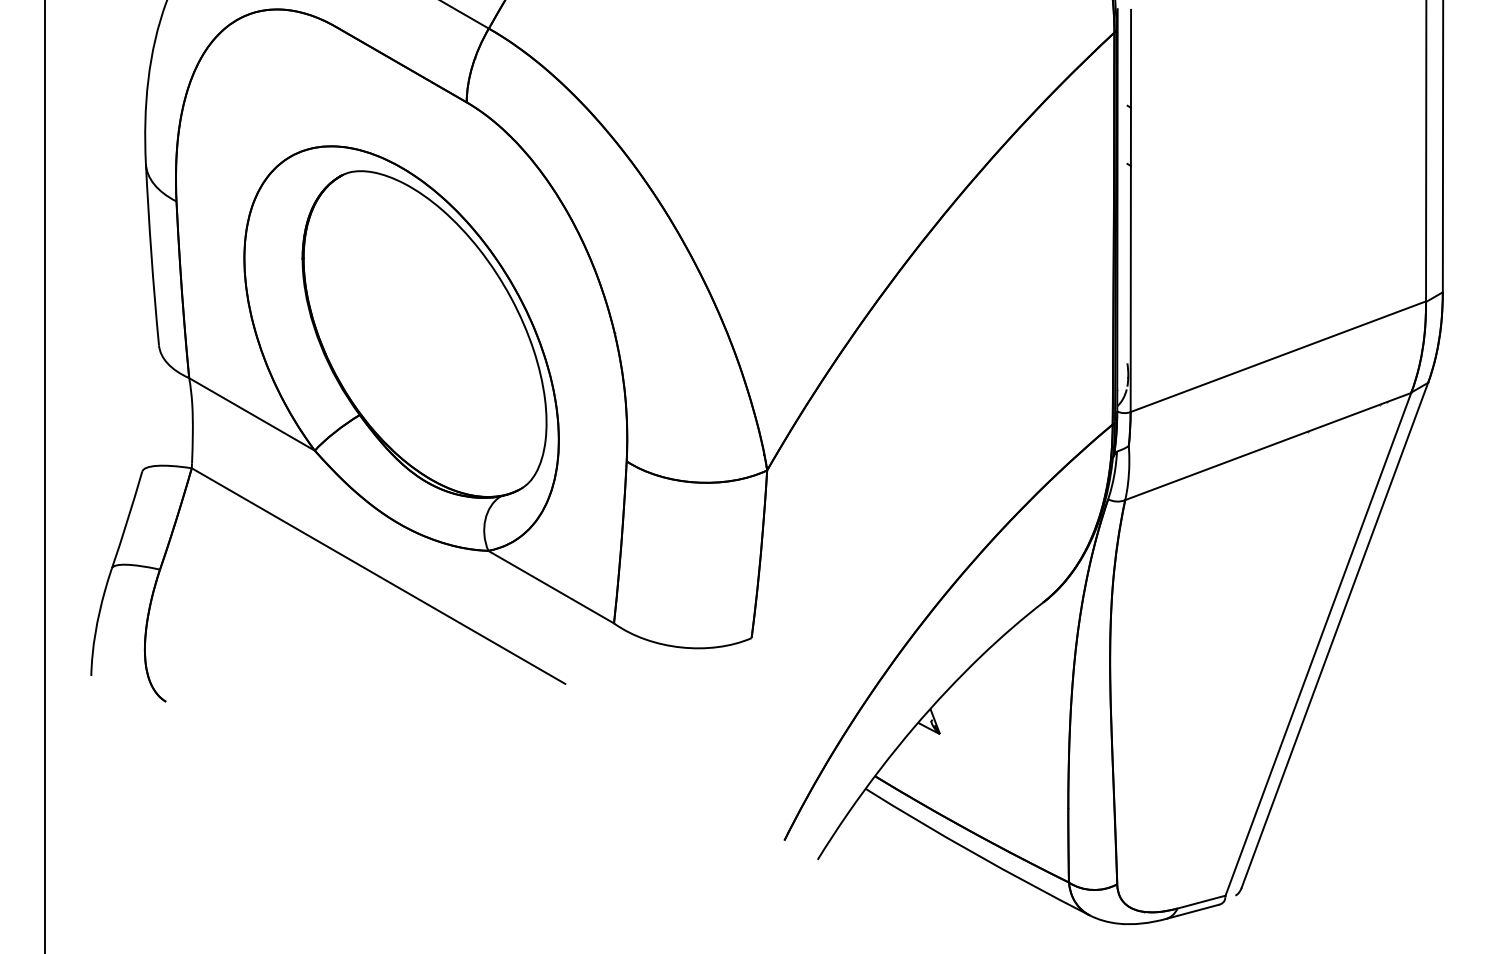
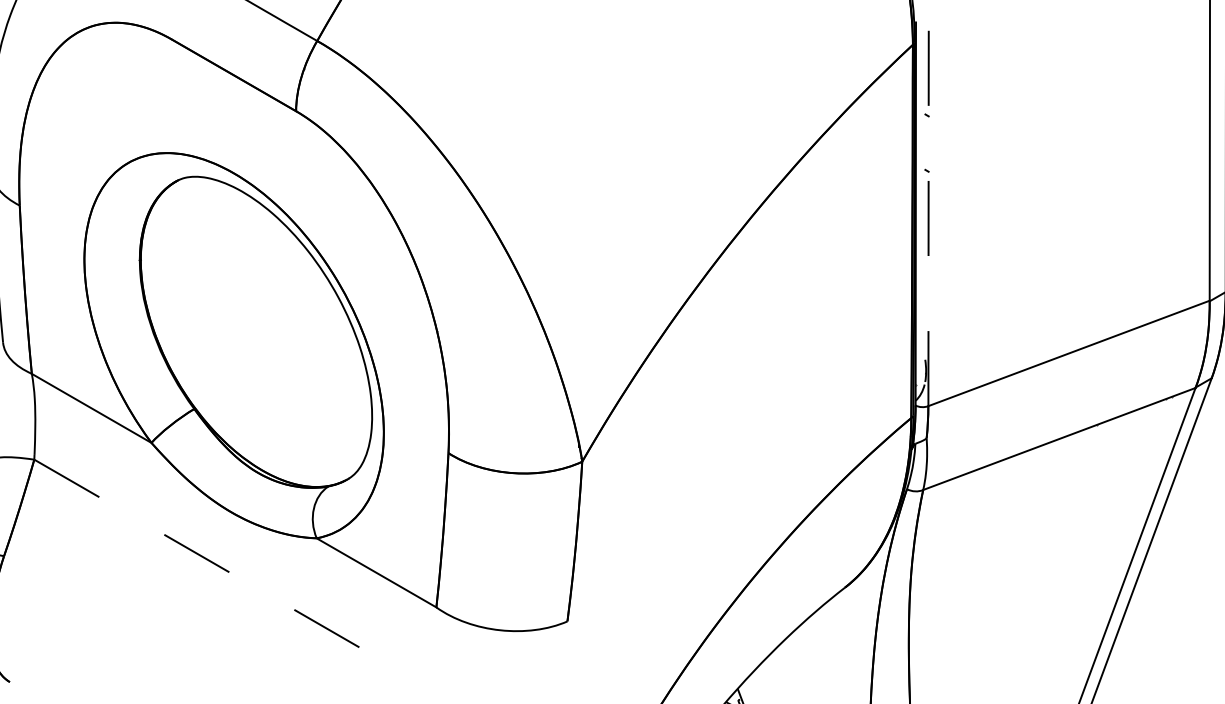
line: (1130, 210) -> (928, 214), solid -> dashed
line: (378, 576) -> (212, 562), solid -> dashed

